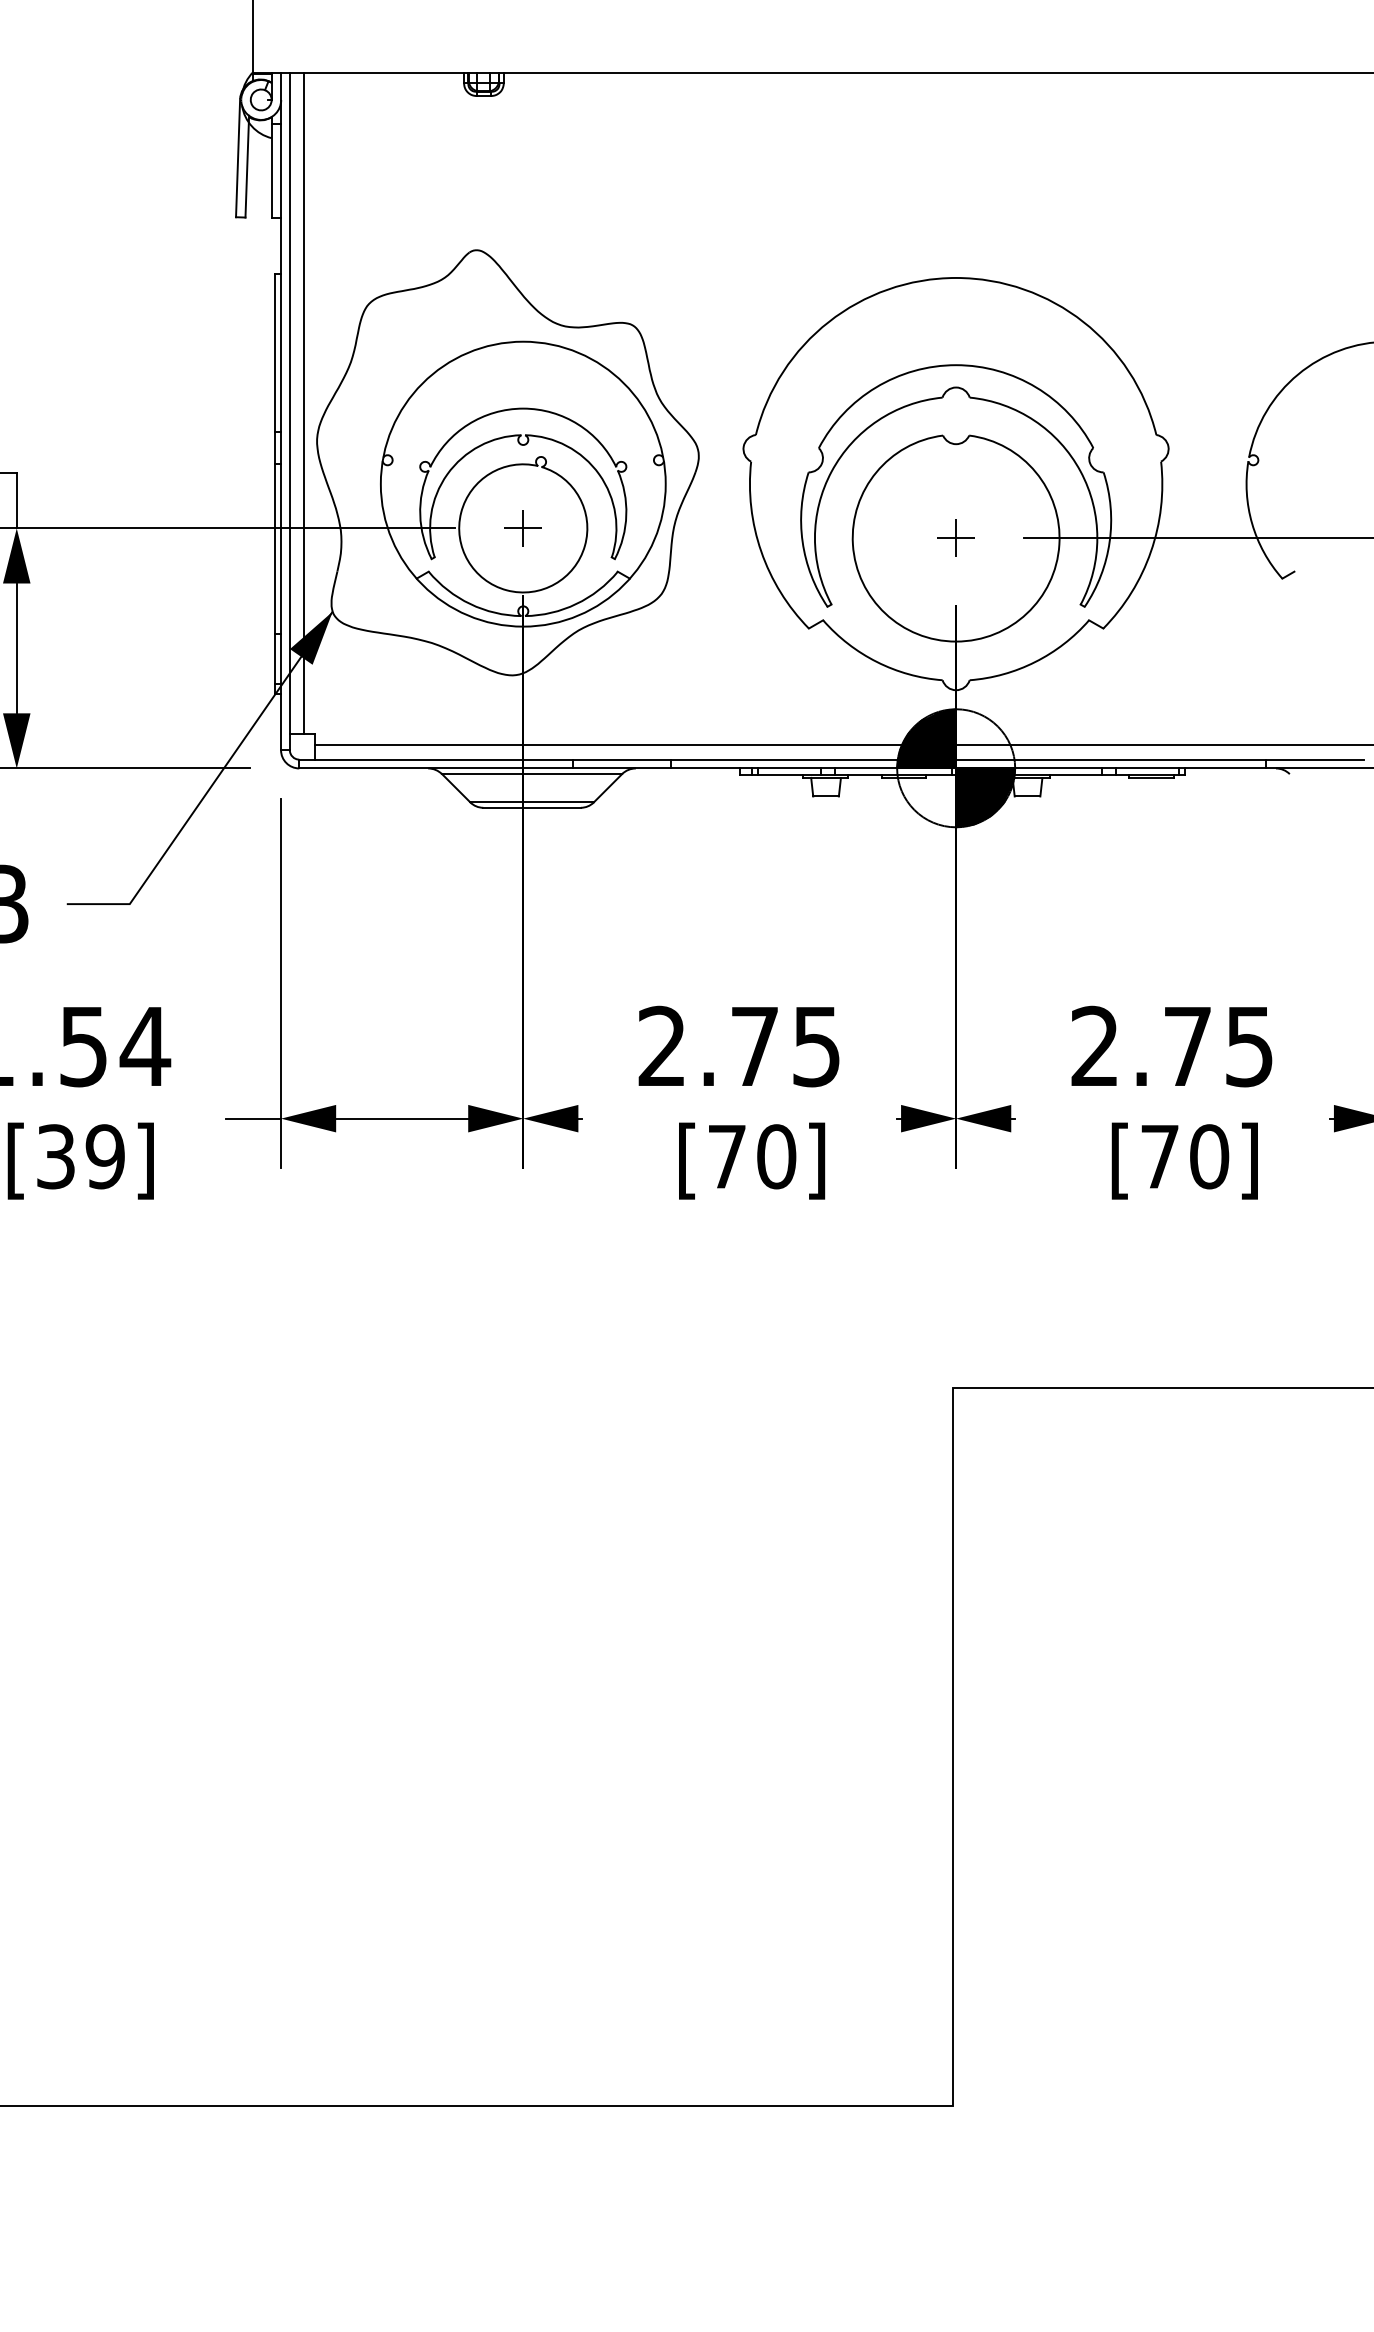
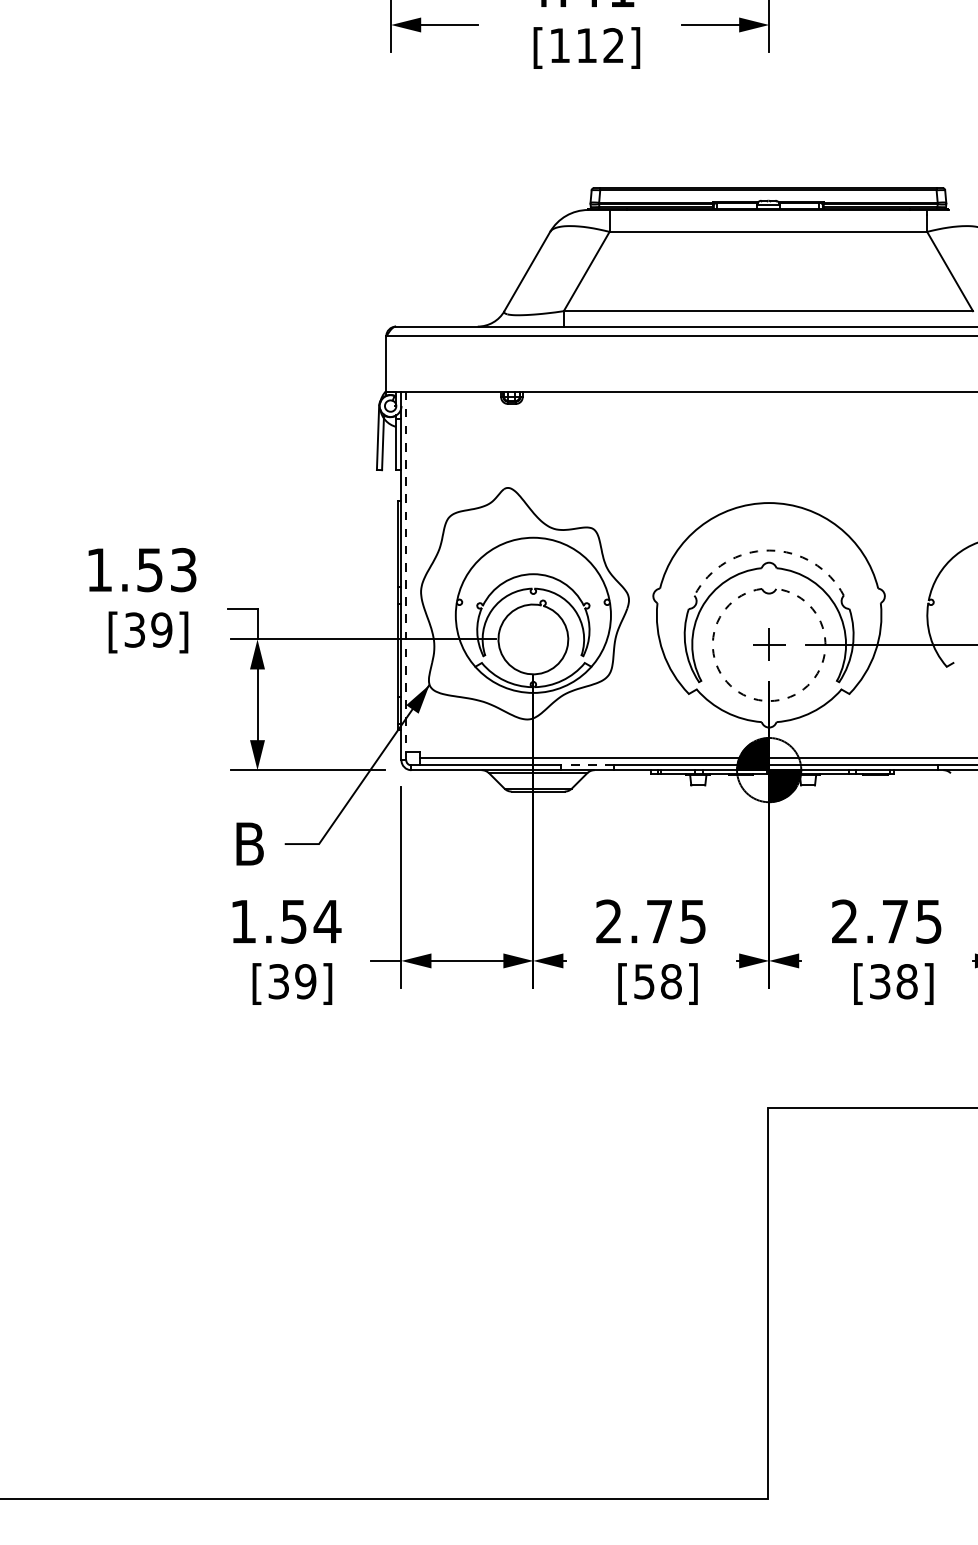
arc: (956, 365) -> (769, 550), solid -> dashed
line: (303, 403) -> (413, 571), removed
line: (290, 411) -> (406, 575), solid -> dashed
part: (523, 528) -> (533, 639), removed
part: (954, 537) -> (768, 644), size x1.6
arc: (956, 642) -> (769, 701), solid -> dashed
line: (622, 759) -> (587, 765), solid -> dashed
text: (752, 1156) -> (658, 981), [70] -> [58]
text: (1184, 1156) -> (893, 981), [70] -> [38]

